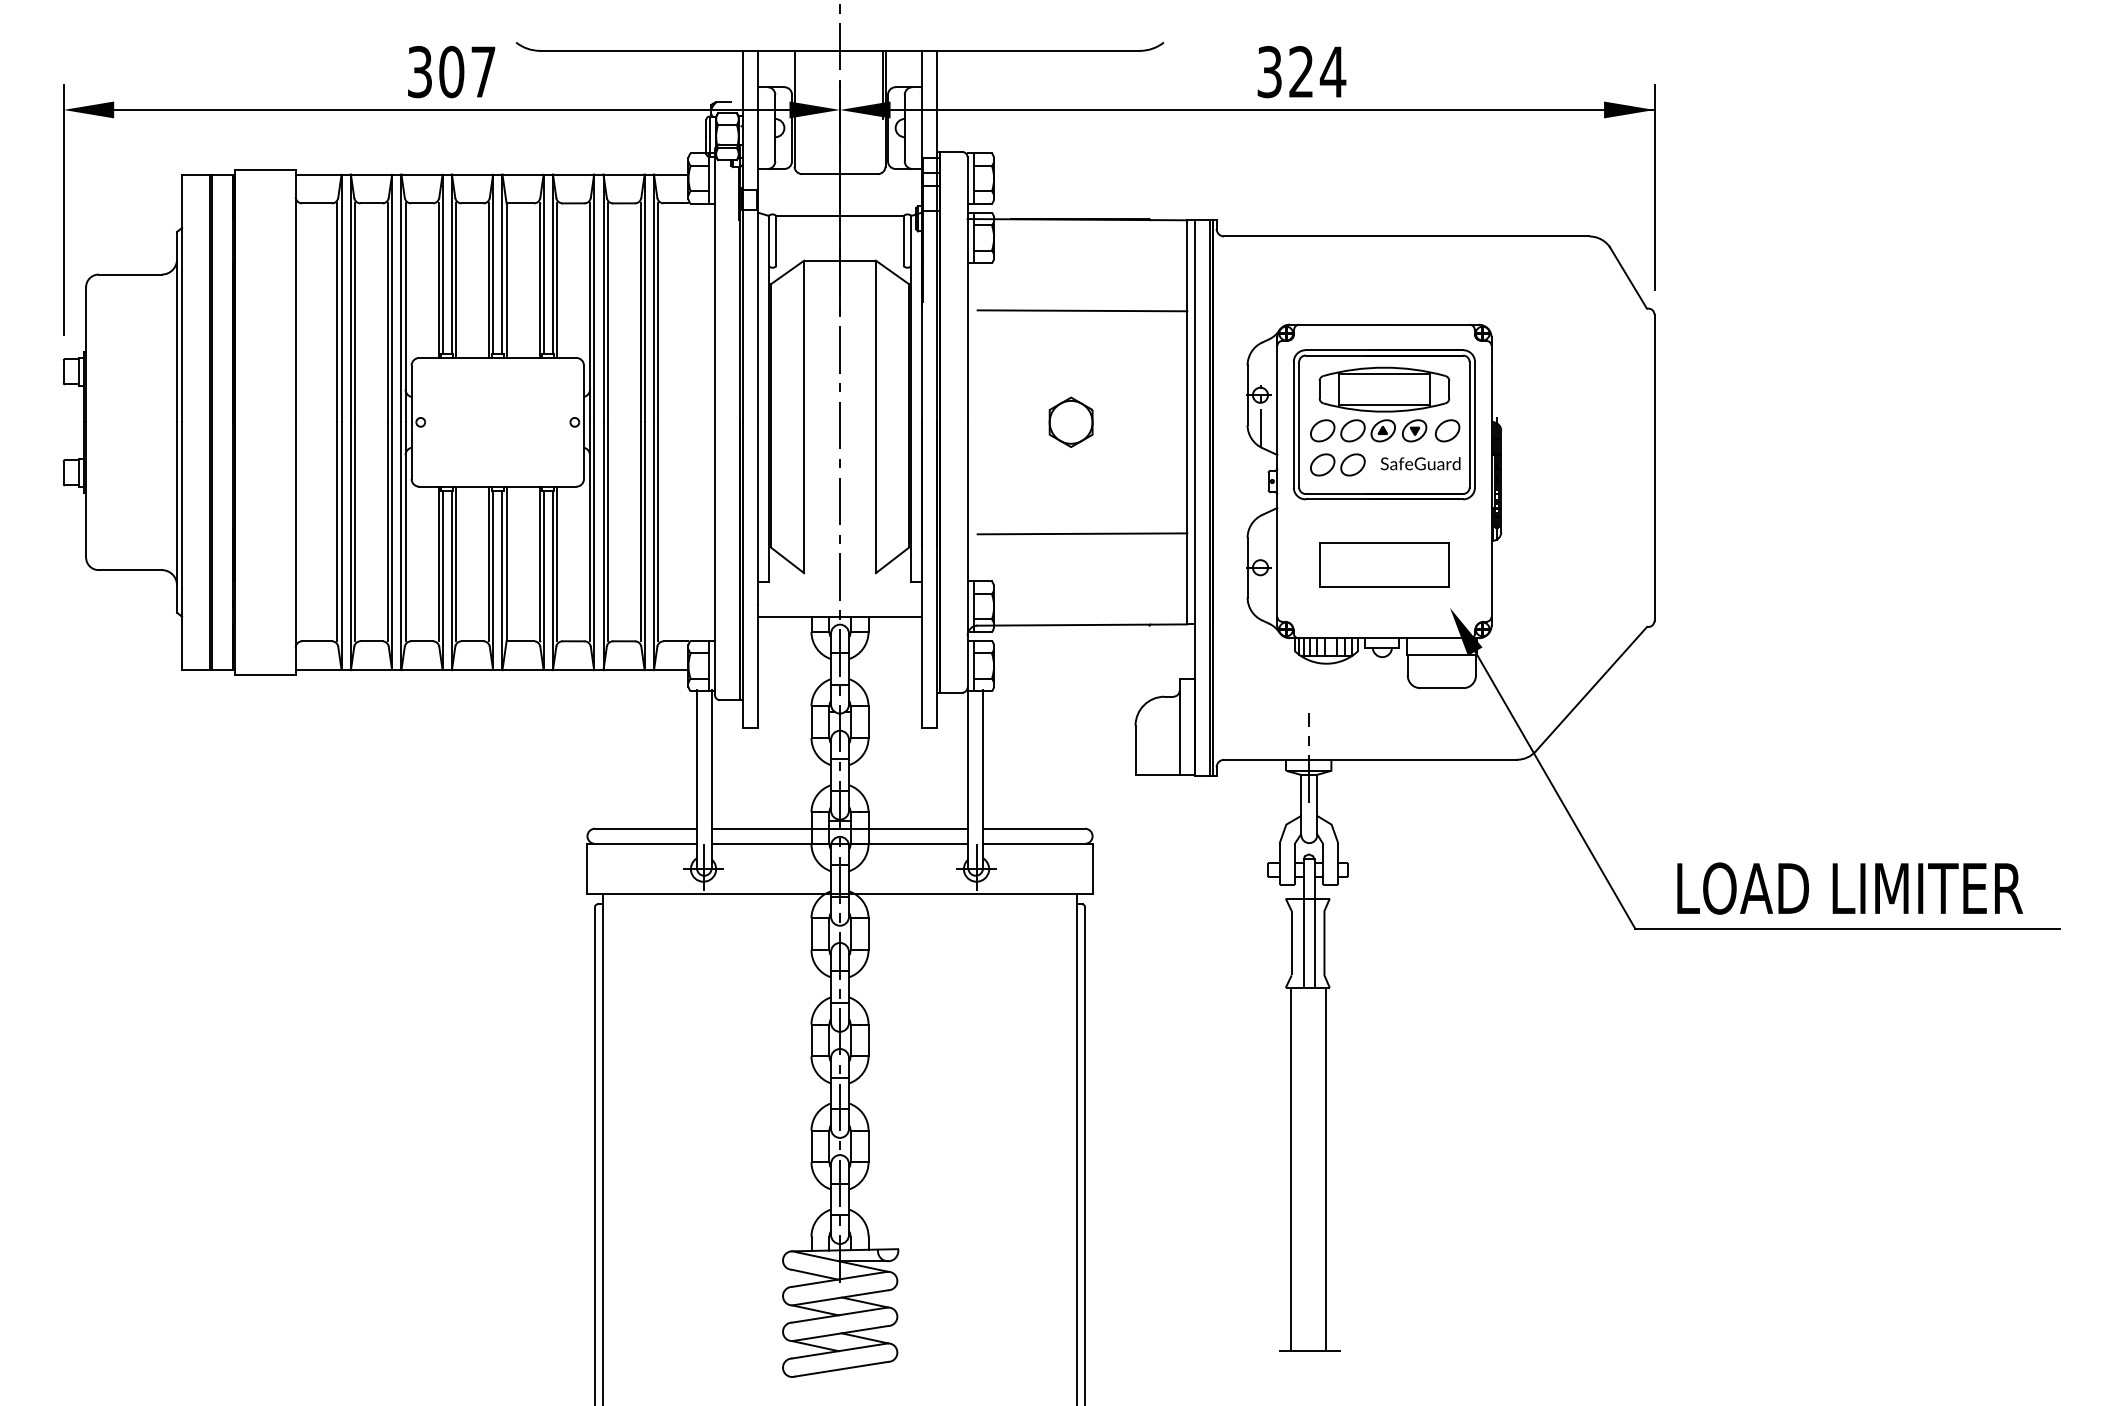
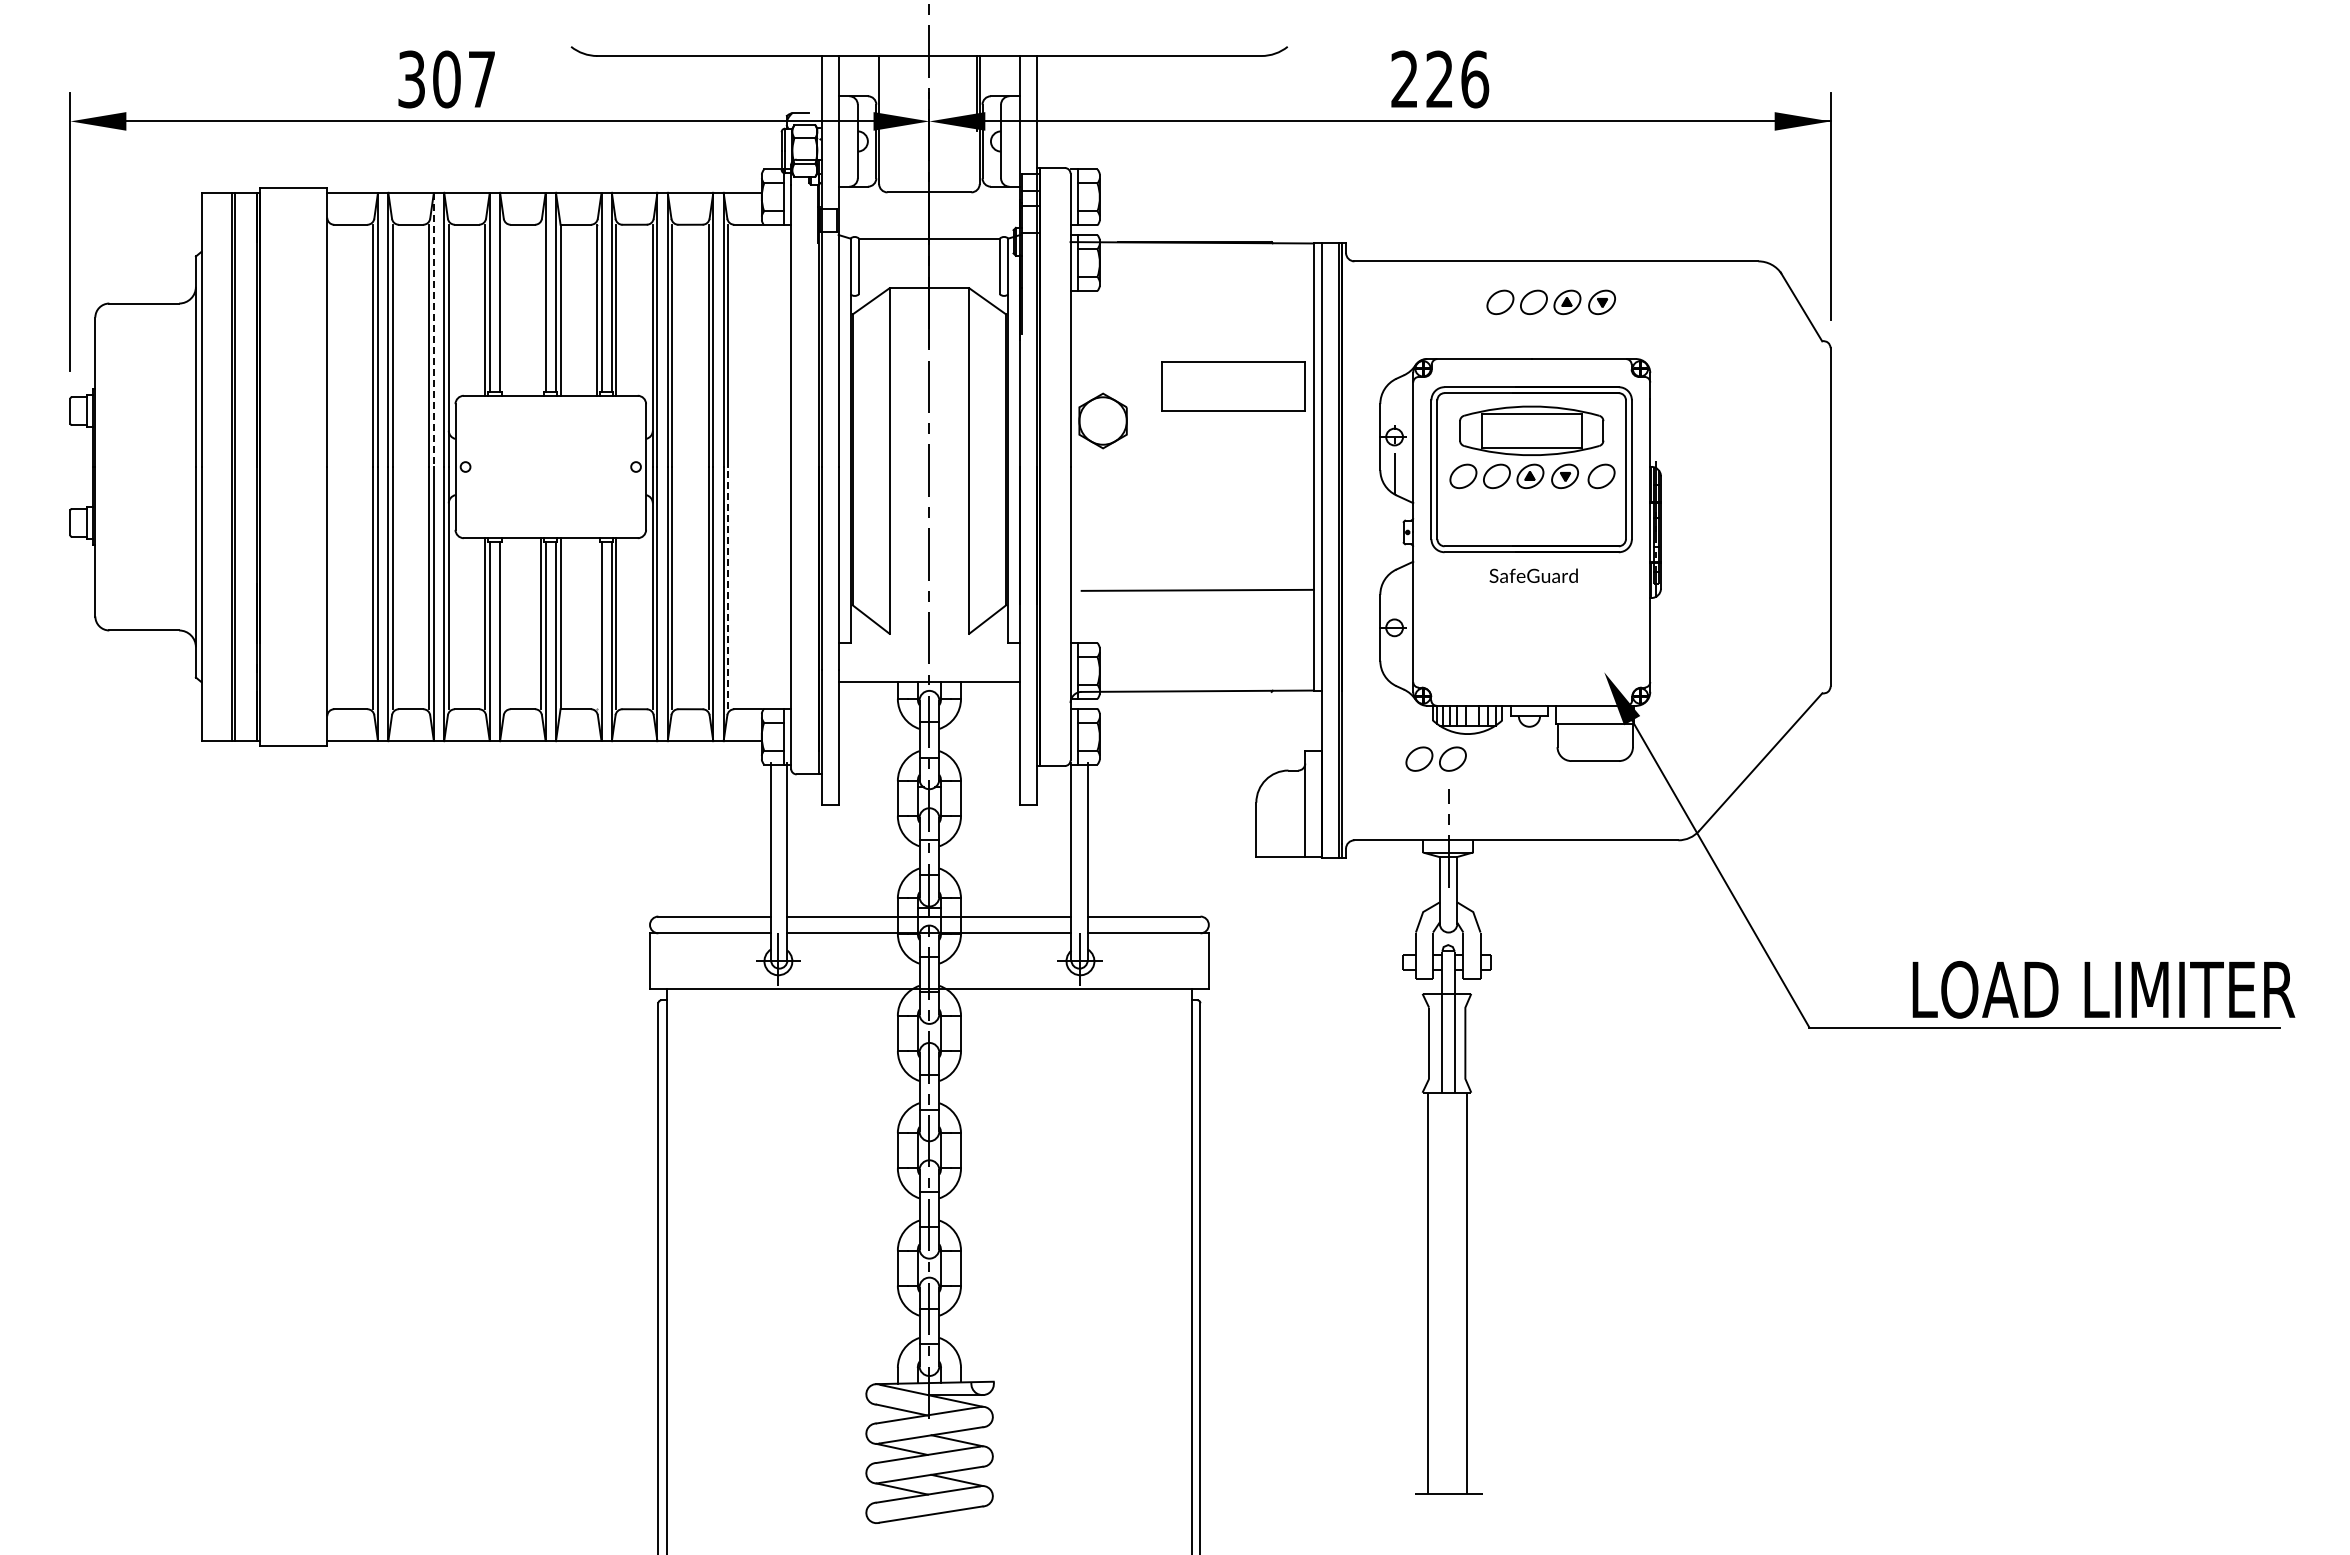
text: (451, 72) -> (446, 79), moved
text: (1301, 72) -> (1440, 79), 324 -> 226
part: (1401, 273) -> (1550, 302), added
line: (455, 279) -> (504, 309), removed
line: (489, 279) -> (541, 309), removed
line: (391, 298) -> (433, 330), solid -> dashed
line: (1082, 310) -> (1197, 343), removed
part: (1070, 421) -> (1102, 420), moved
text: (1420, 463) -> (1533, 575), moved
part: (1337, 464) -> (1435, 758), moved
line: (658, 531) -> (728, 587), solid -> dashed
line: (455, 563) -> (504, 623), removed
line: (539, 563) -> (596, 623), removed
part: (1384, 564) -> (1233, 386), moved
text: (1849, 888) -> (2103, 989), moved

